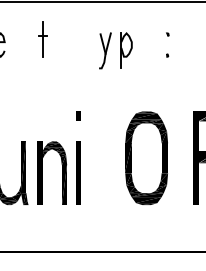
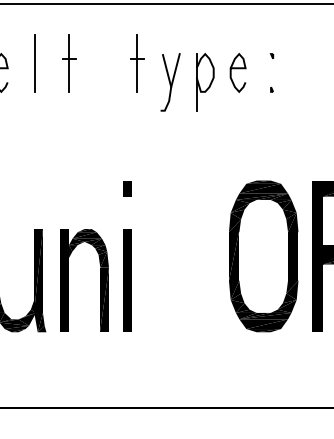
line: (21, 38) -> (34, 62), added
part: (84, 39) -> (137, 63), added
curve: (146, 42) -> (237, 68), added
part: (146, 157) -> (263, 255), moved

